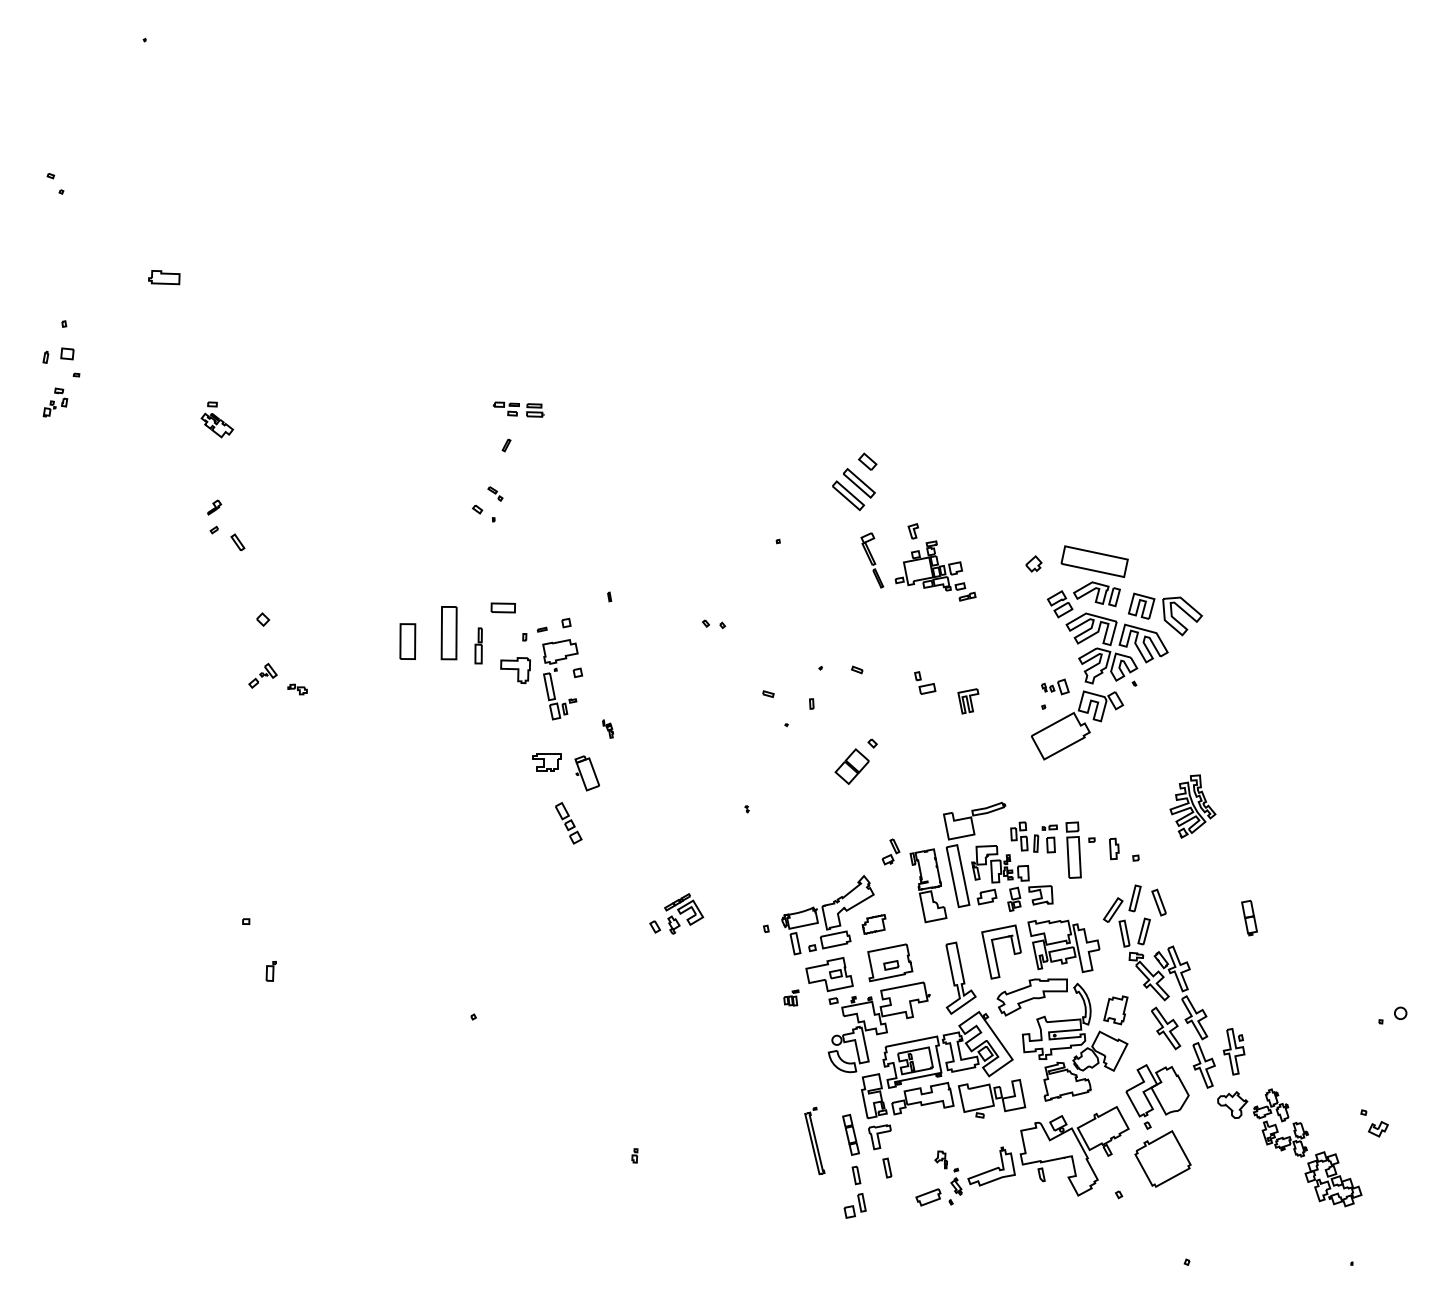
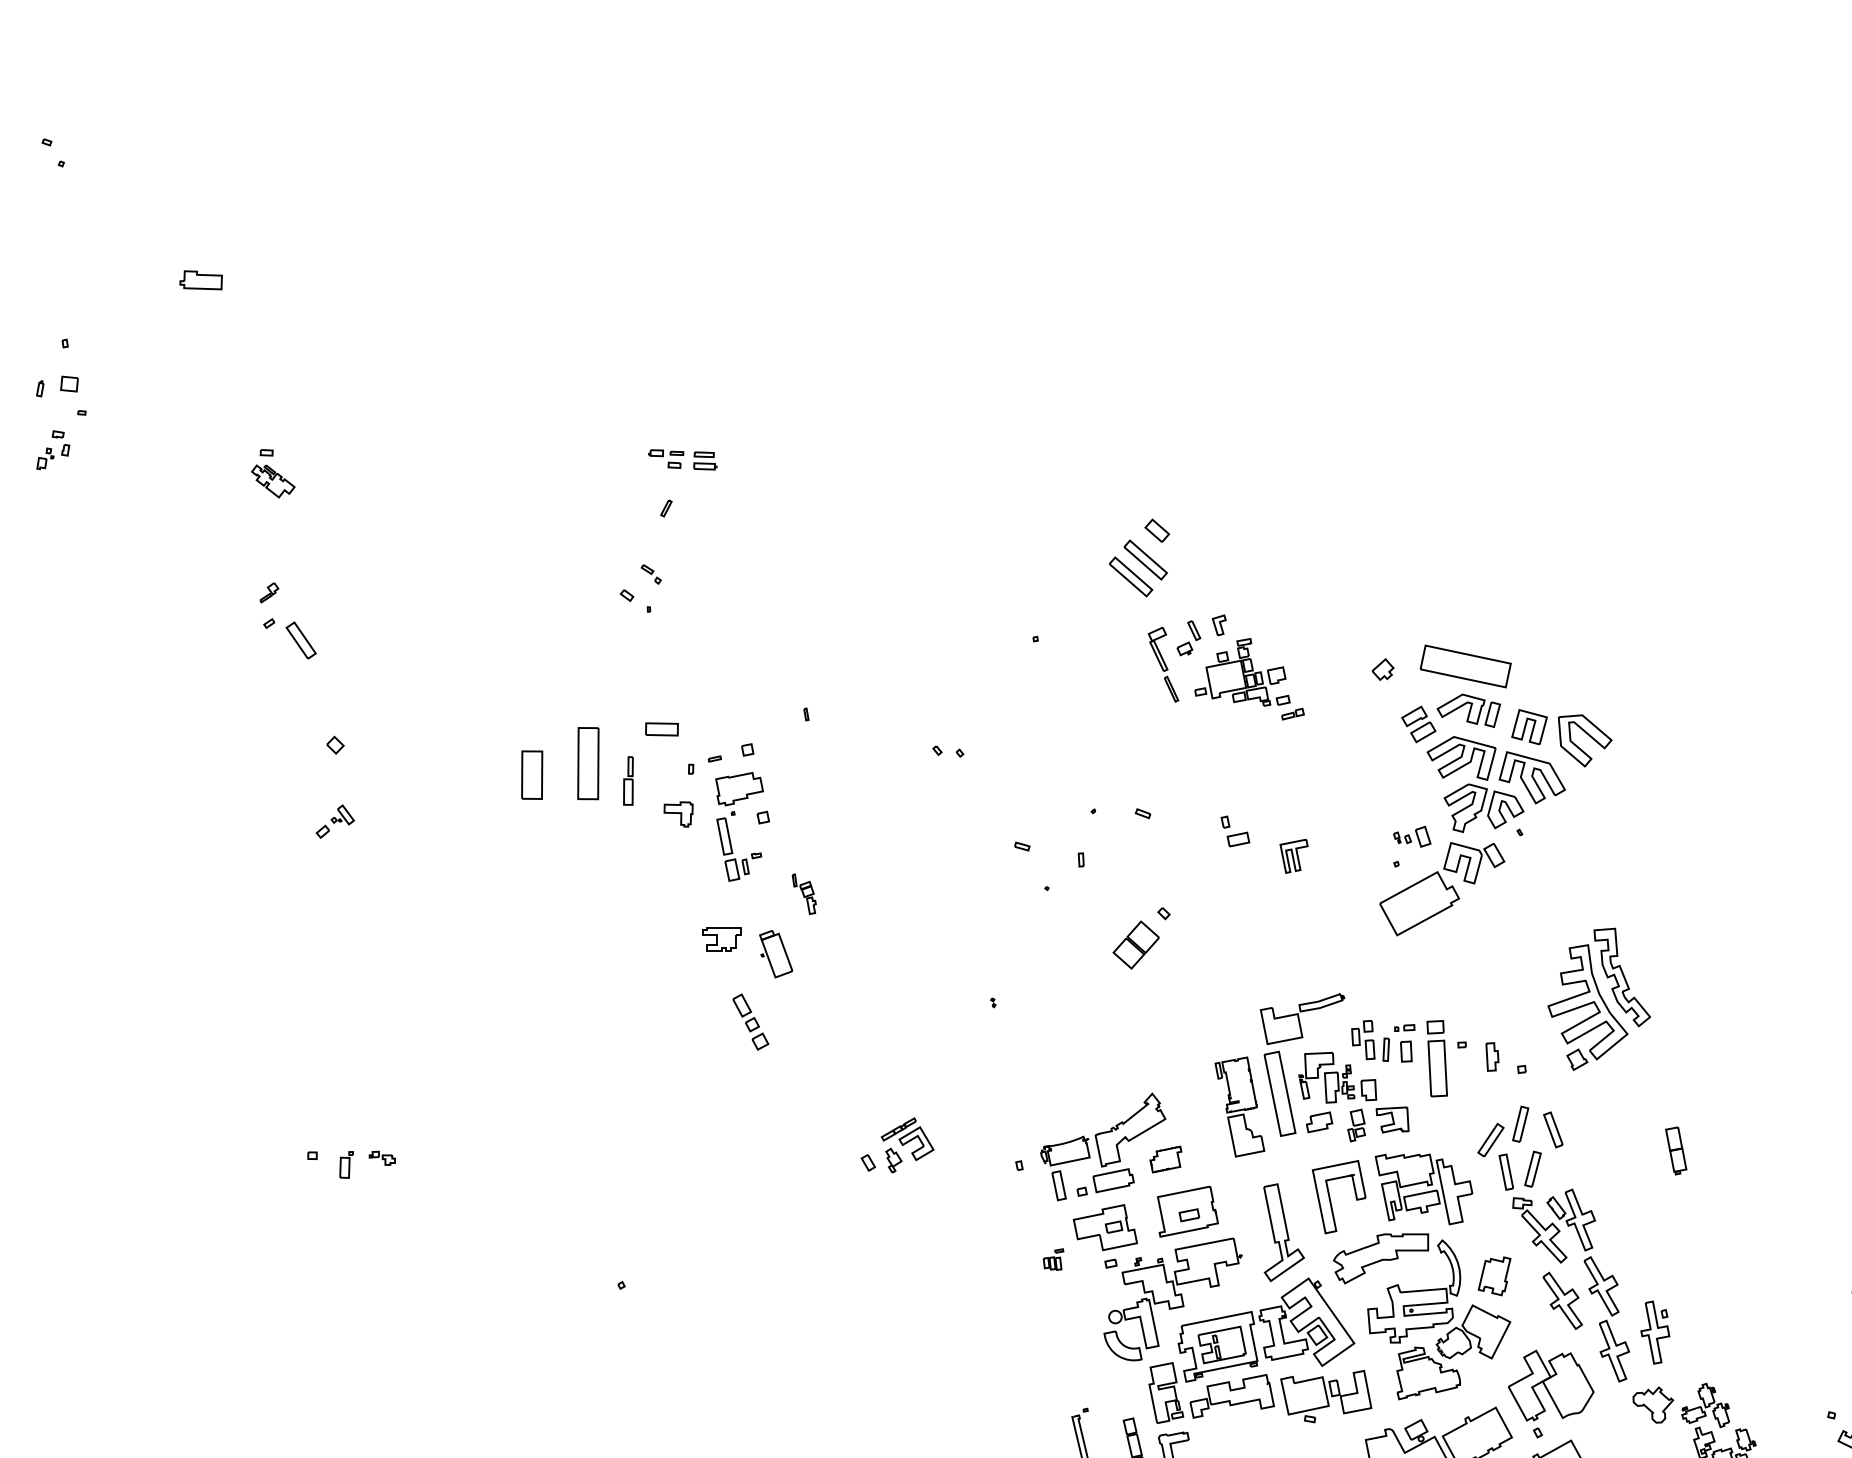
part: (237, 542) -> (300, 640), size x1.67
part: (515, 670) -> (678, 814), size x0.71
part: (297, 689) -> (382, 1158), moved
part: (607, 728) -> (803, 893), size x1.67
part: (1192, 806) -> (1598, 999), size x1.67
part: (890, 851) -> (1188, 637), moved
part: (270, 971) -> (345, 1165), moved

